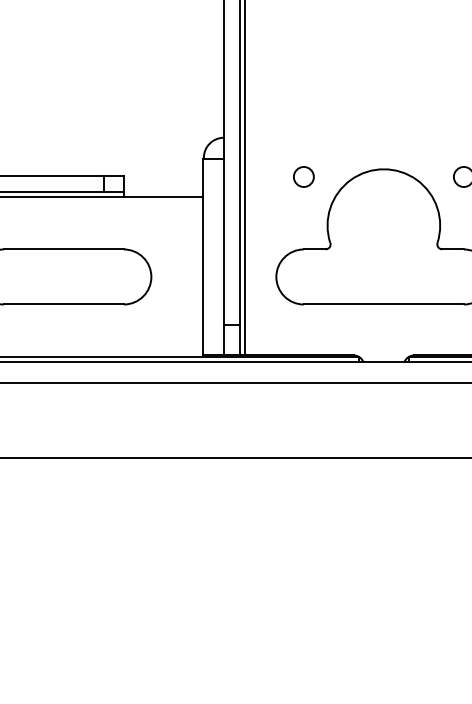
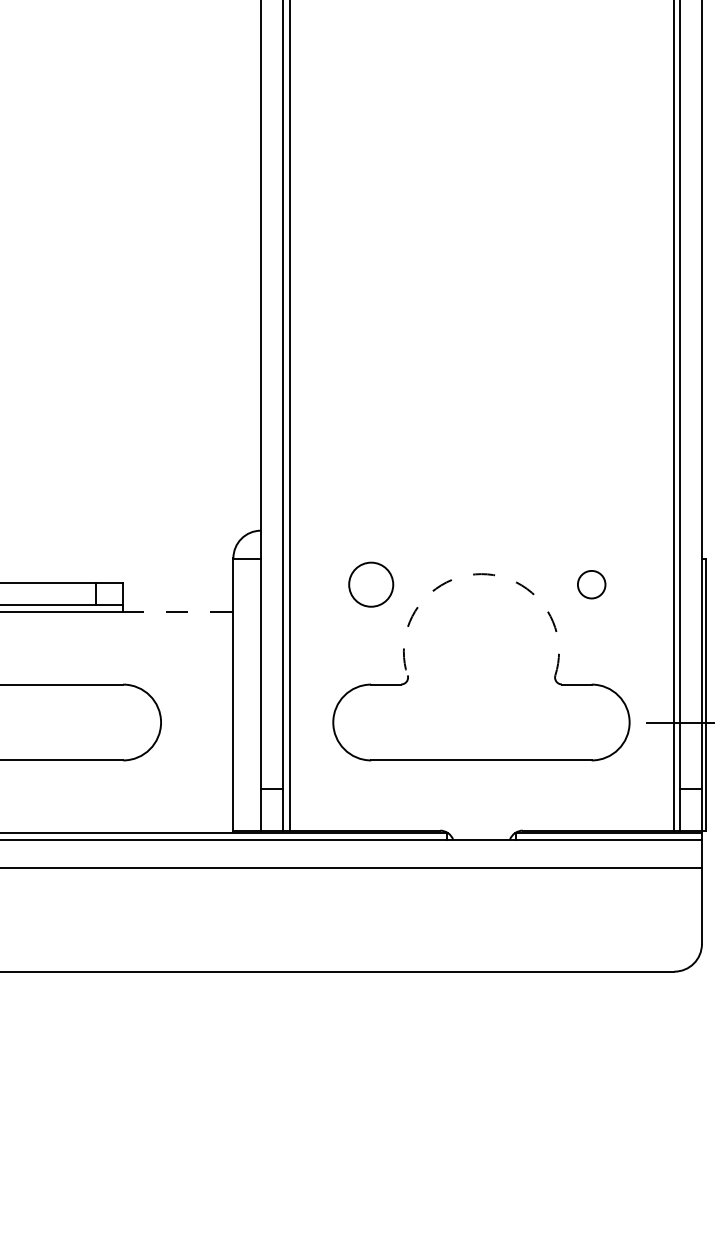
arc: (383, 169) -> (481, 574), solid -> dashed
circle: (304, 176) -> (371, 584), size x1.6
line: (163, 197) -> (177, 612), solid -> dashed

